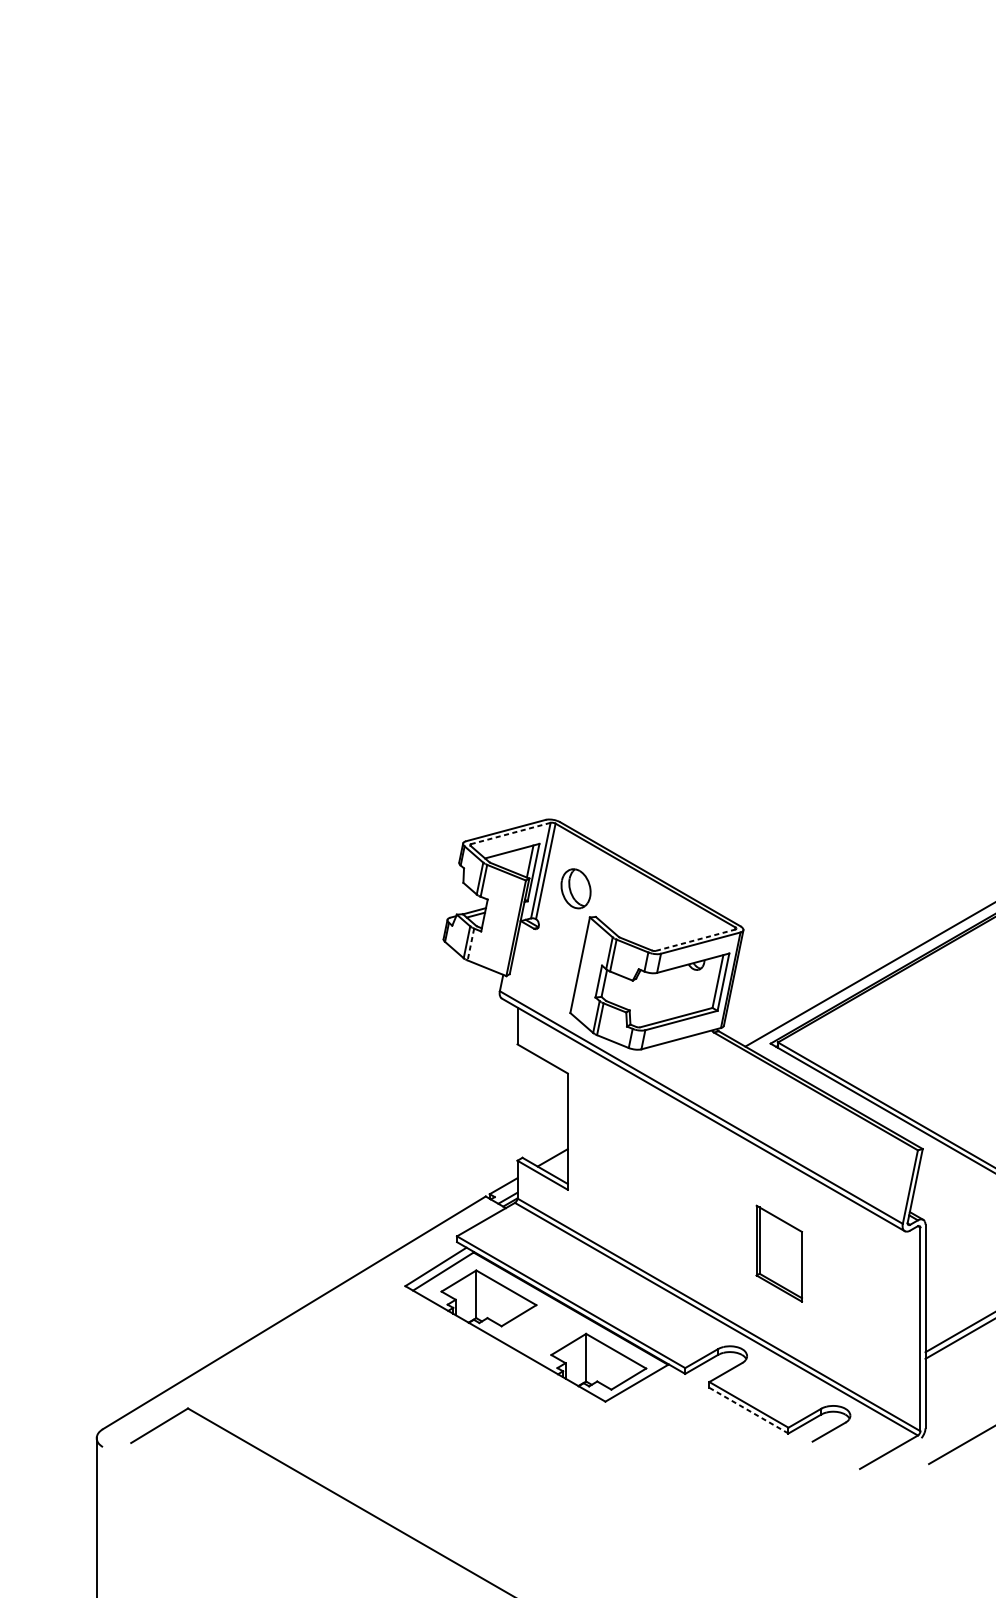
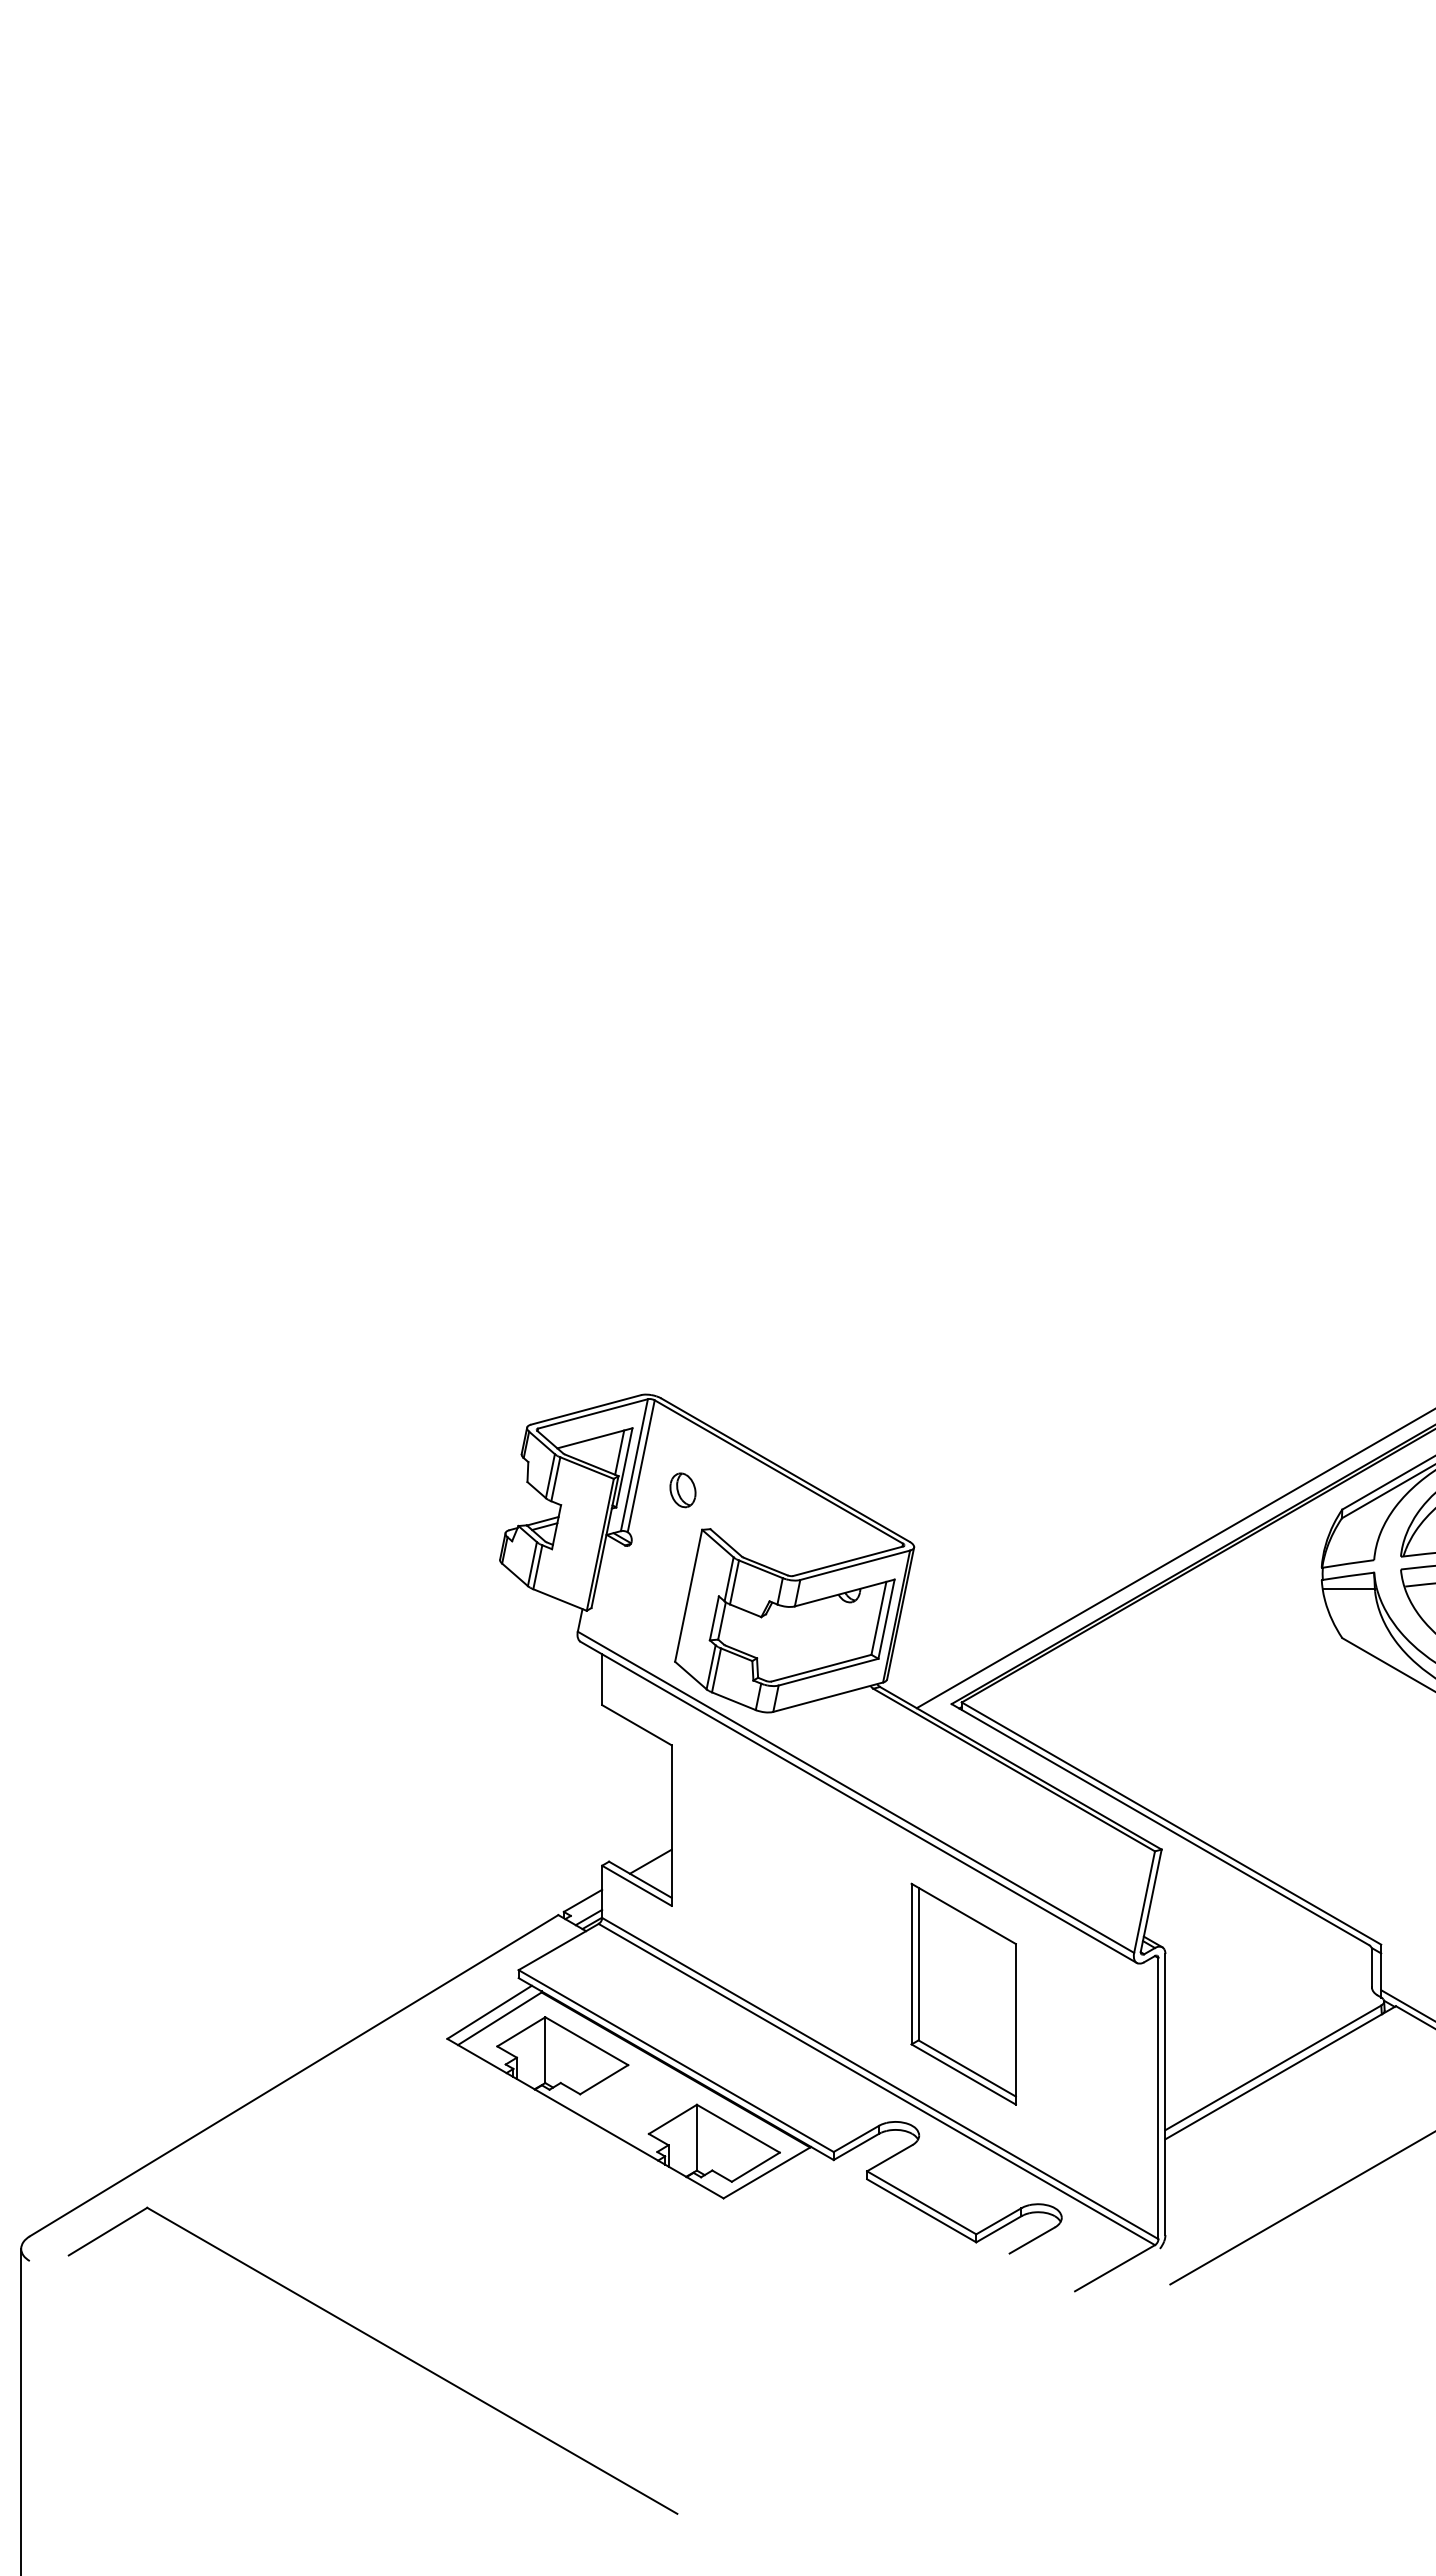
line: (511, 833) -> (593, 1413), dashed -> solid
part: (575, 888) -> (682, 1490), size x0.62
line: (695, 940) -> (848, 1561), dashed -> solid
line: (470, 944) -> (537, 1567), dashed -> solid
part: (779, 1253) -> (963, 1993), size x1.67
line: (748, 1410) -> (921, 2210), dashed -> solid

